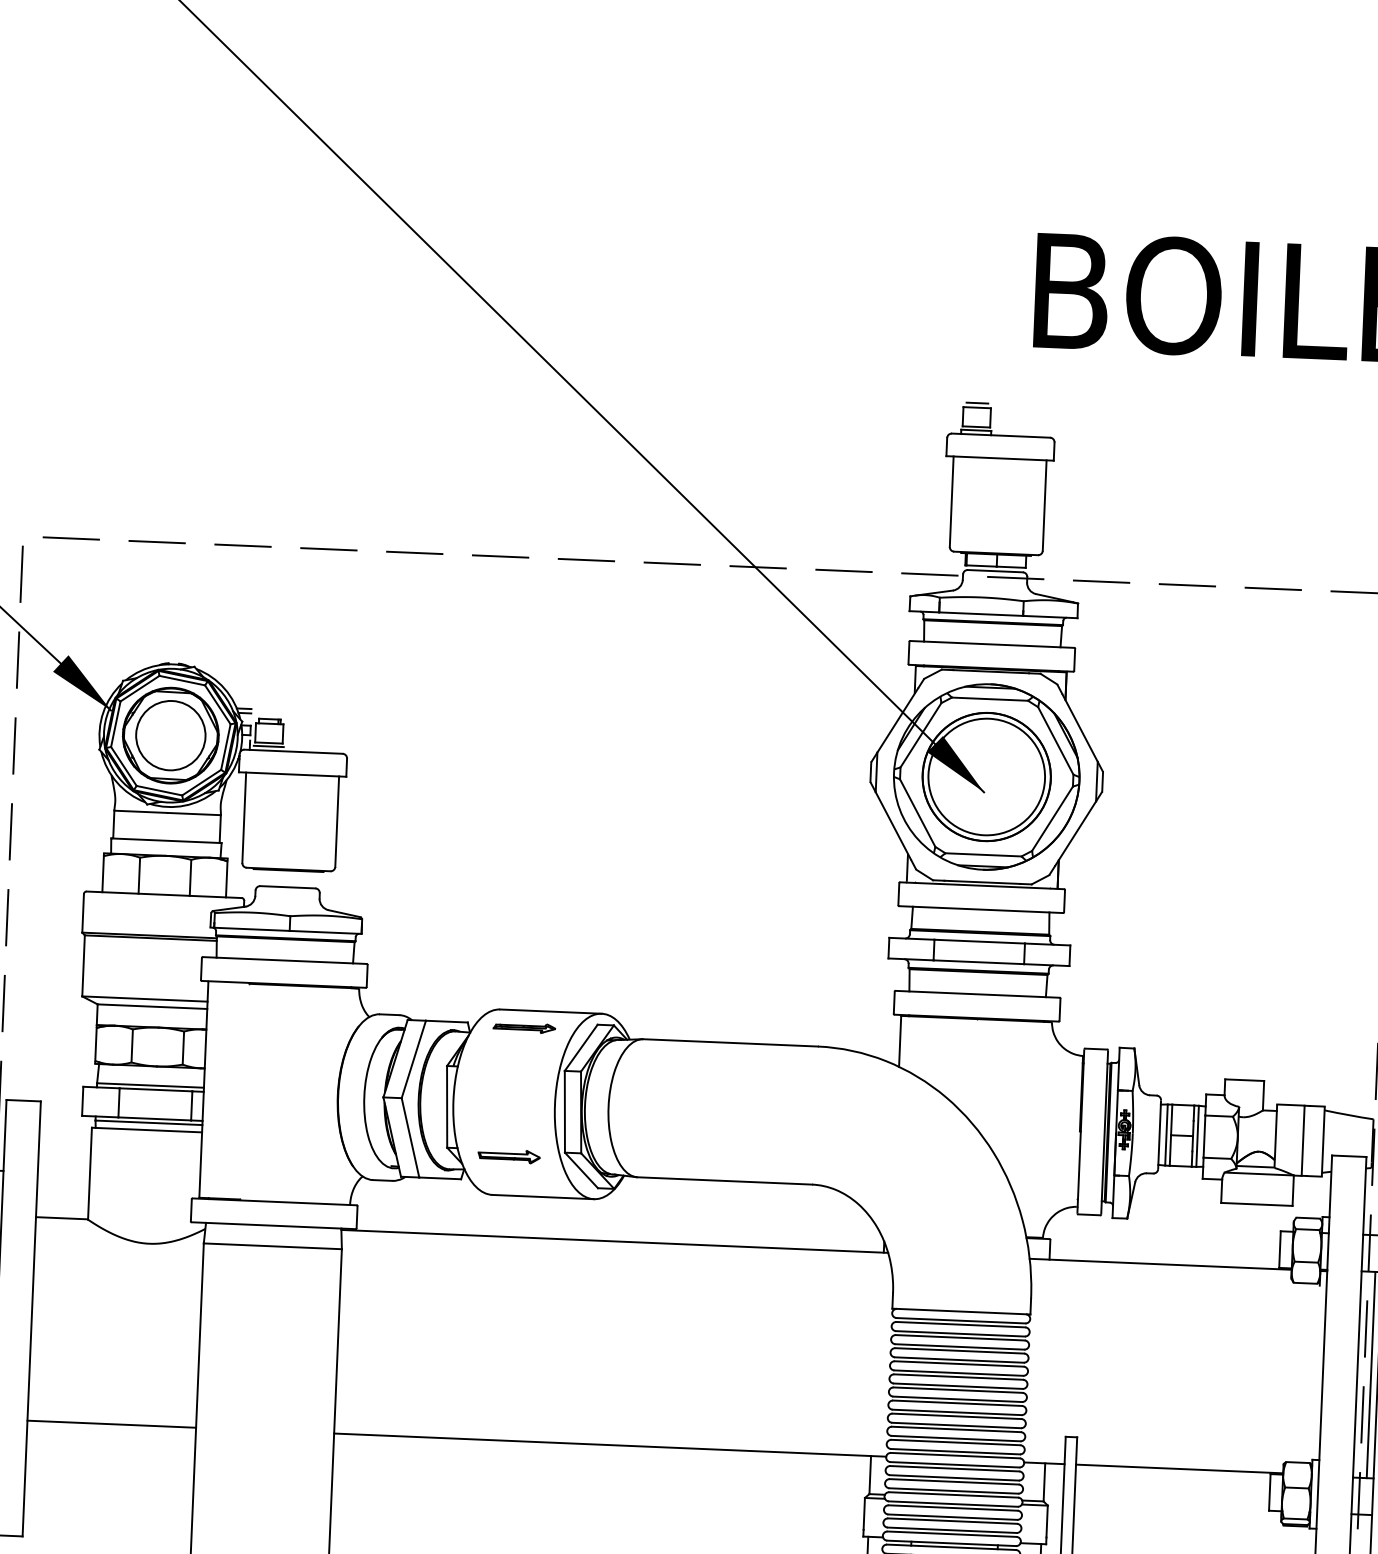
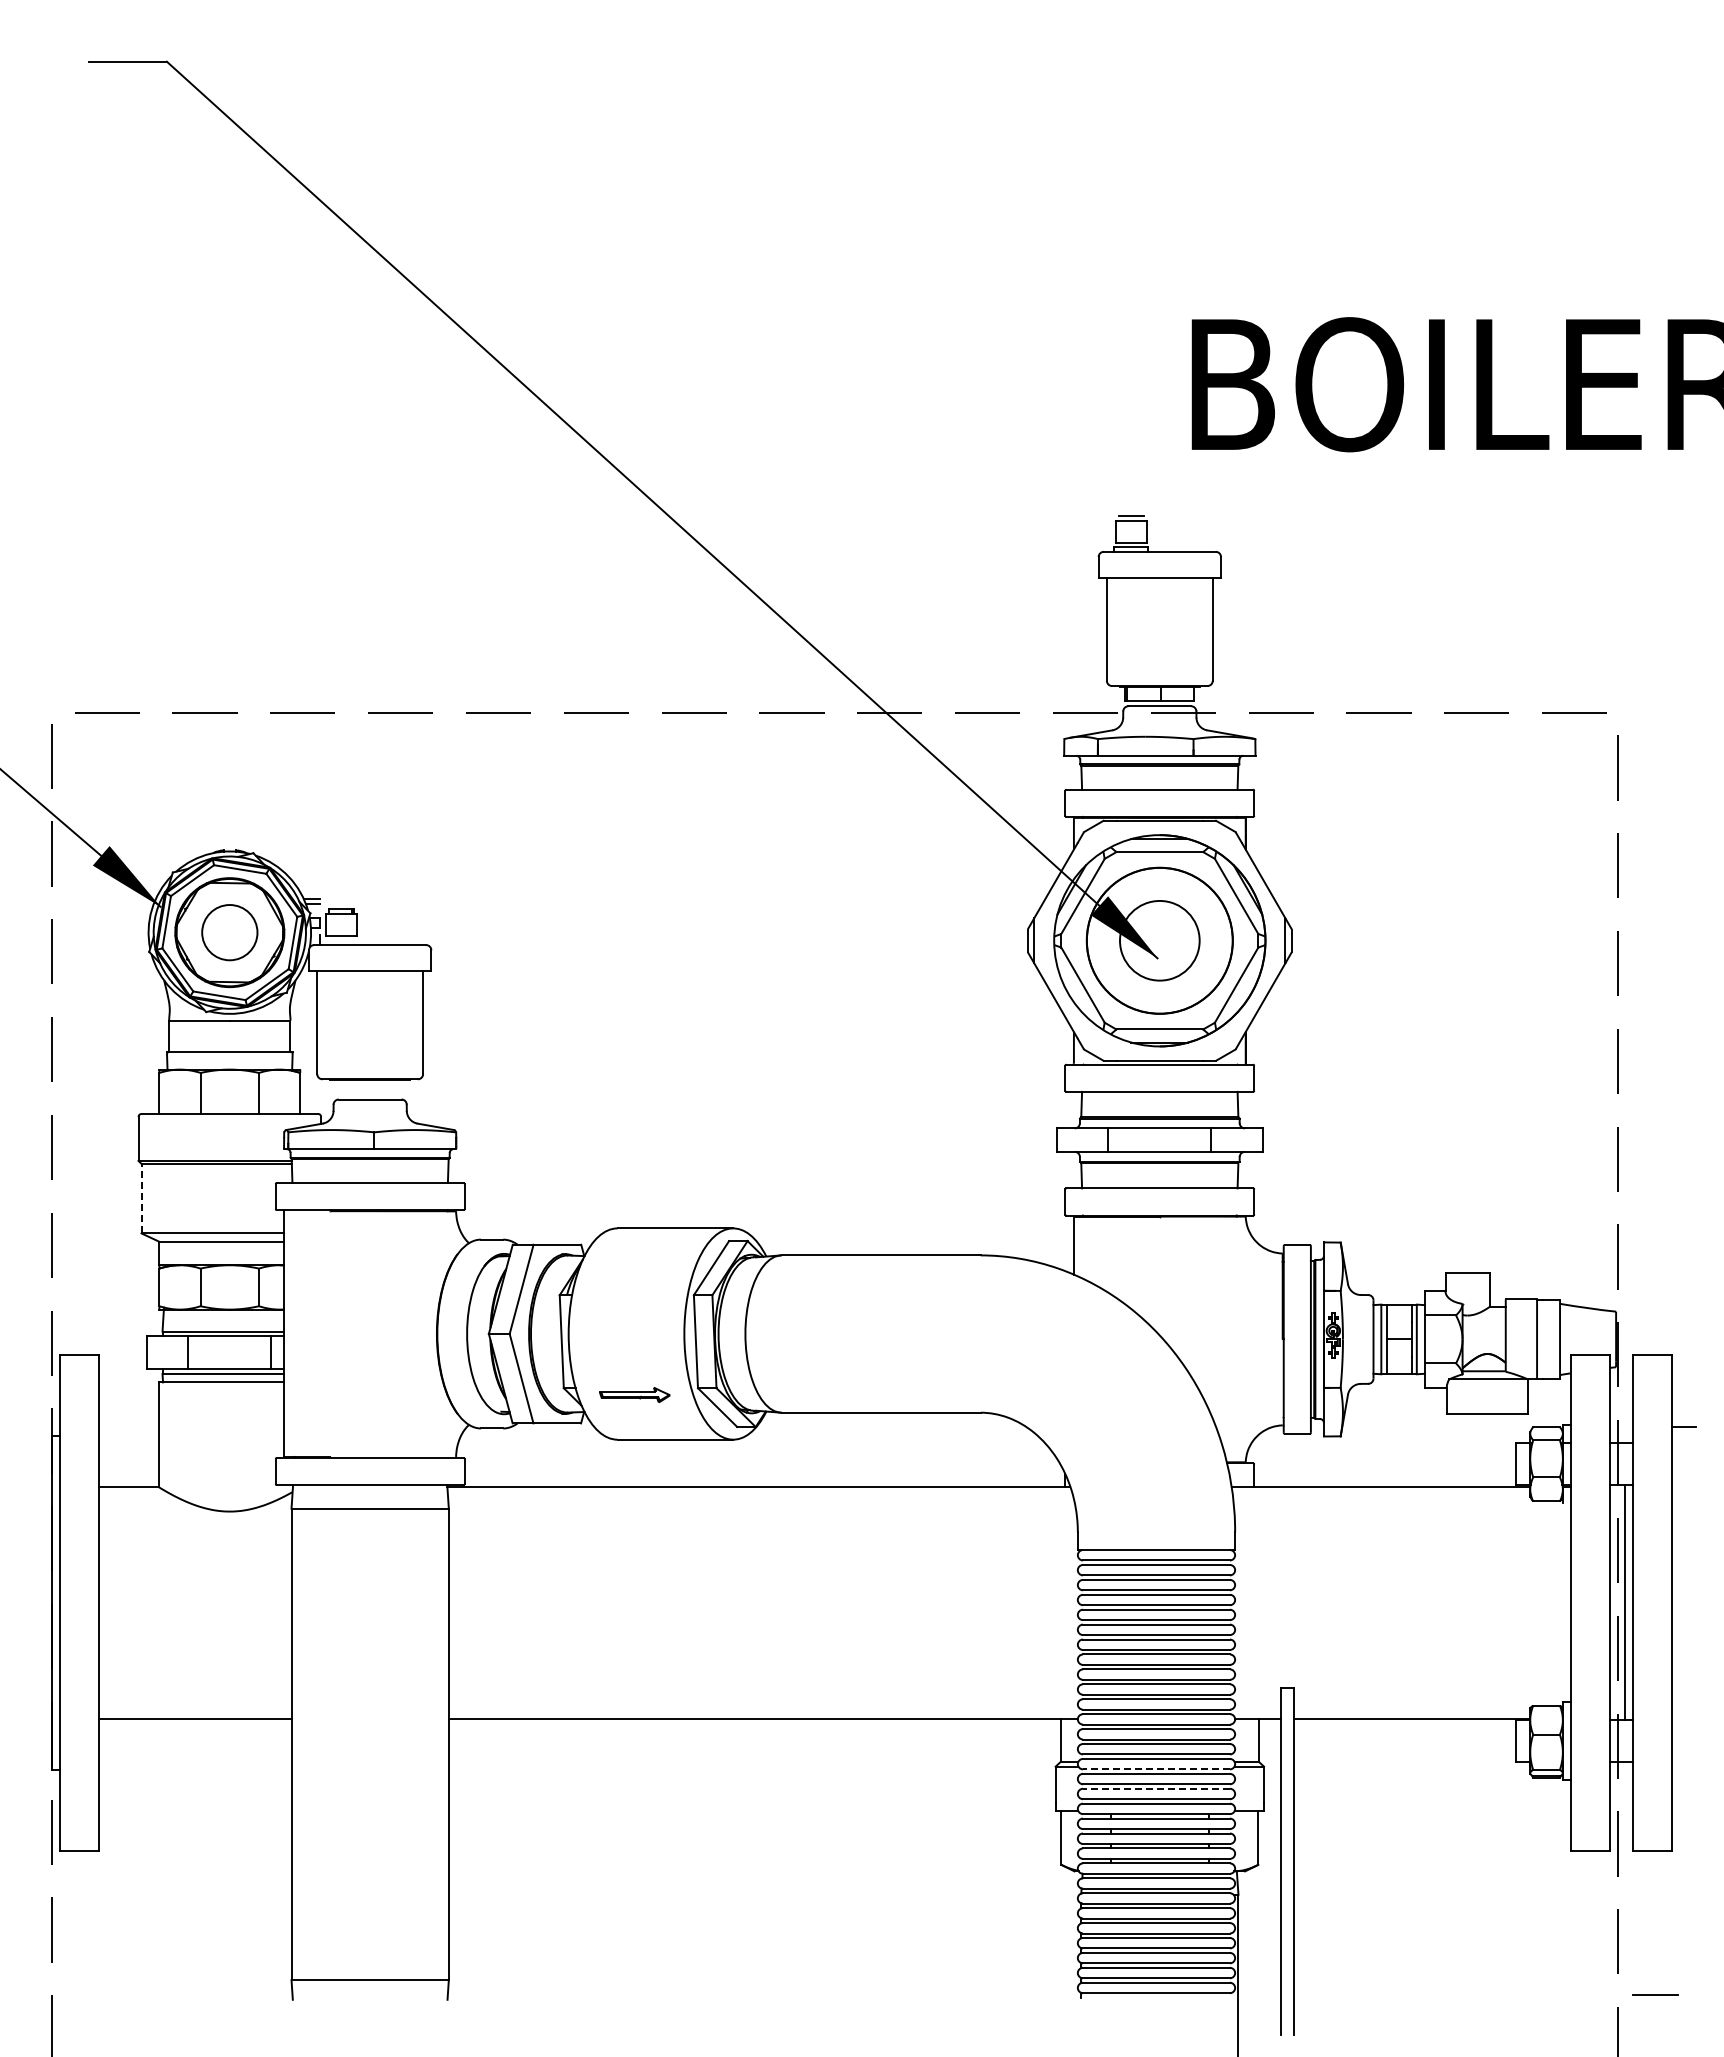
circle: (170, 735) -> (229, 932), size x0.7
line: (268, 746) -> (341, 940), removed
circle: (986, 776) -> (1159, 940), size x0.6
line: (83, 965) -> (141, 1198), solid -> dashed
part: (524, 1028) -> (645, 1248), removed
line: (952, 1504) -> (1155, 1769), solid -> dashed
line: (951, 1520) -> (1155, 1788), solid -> dashed

